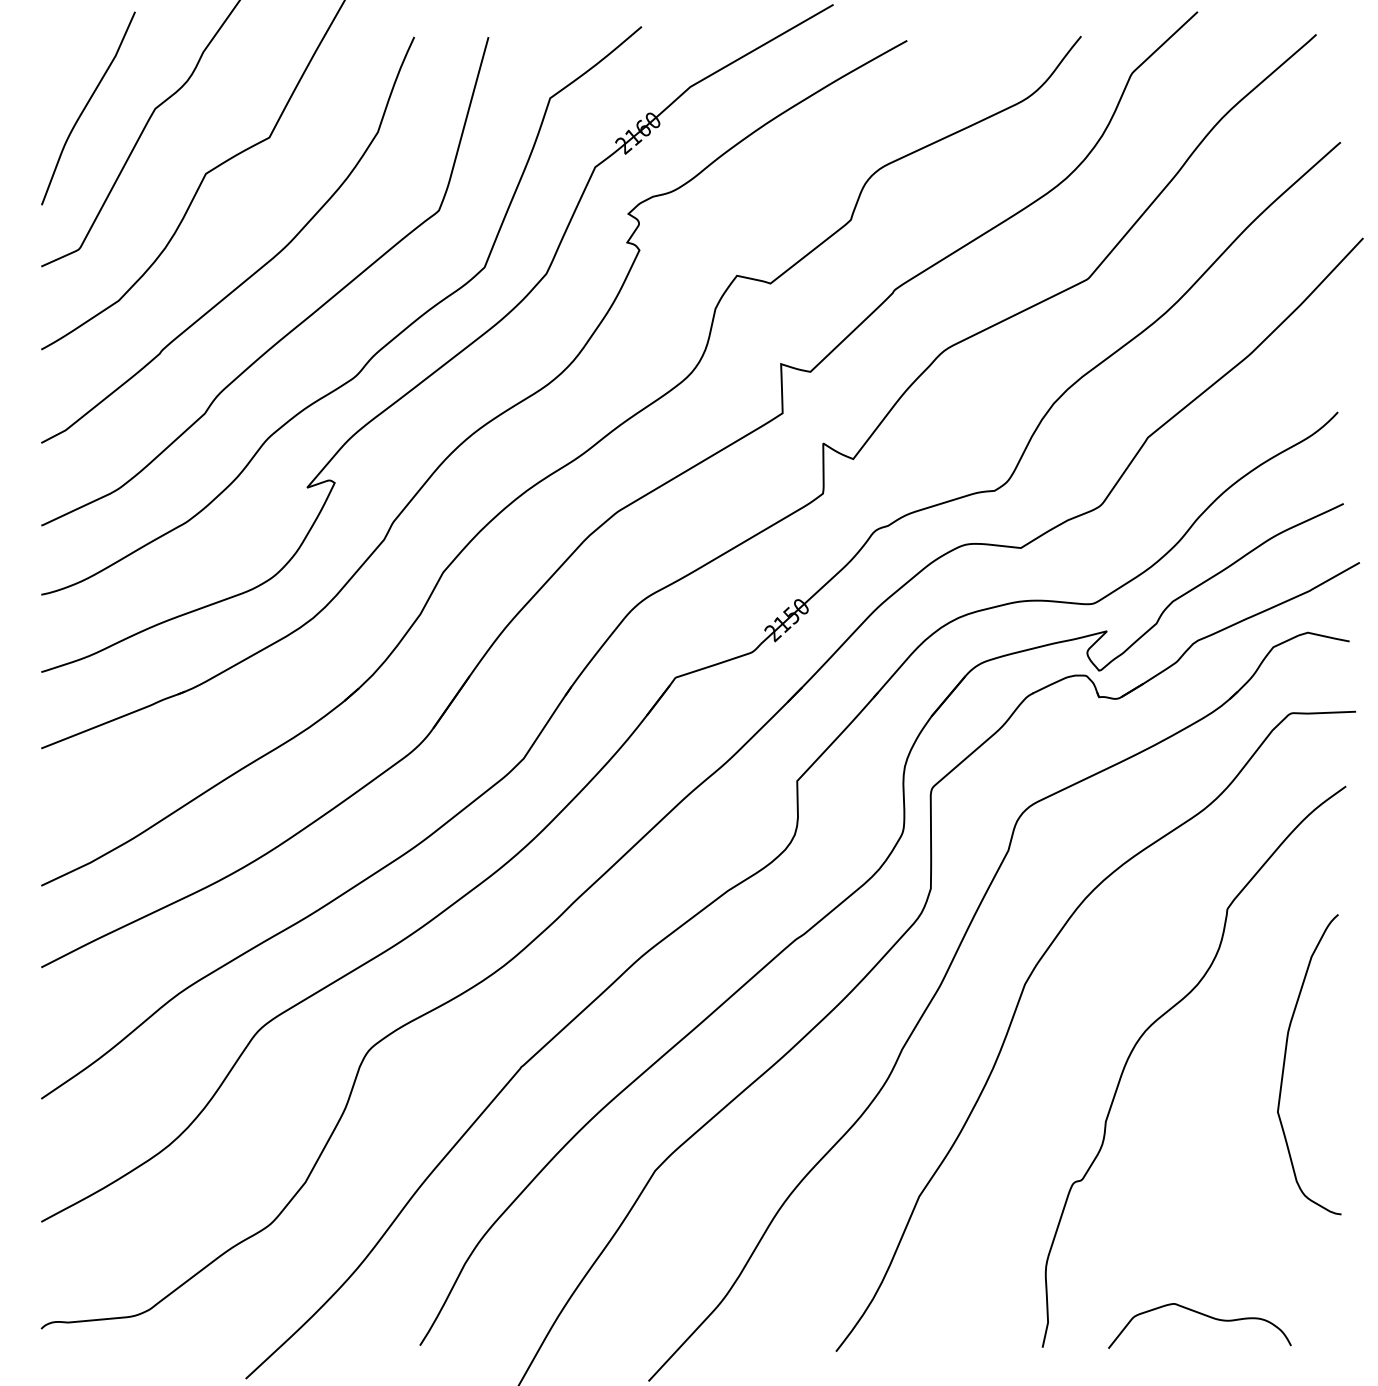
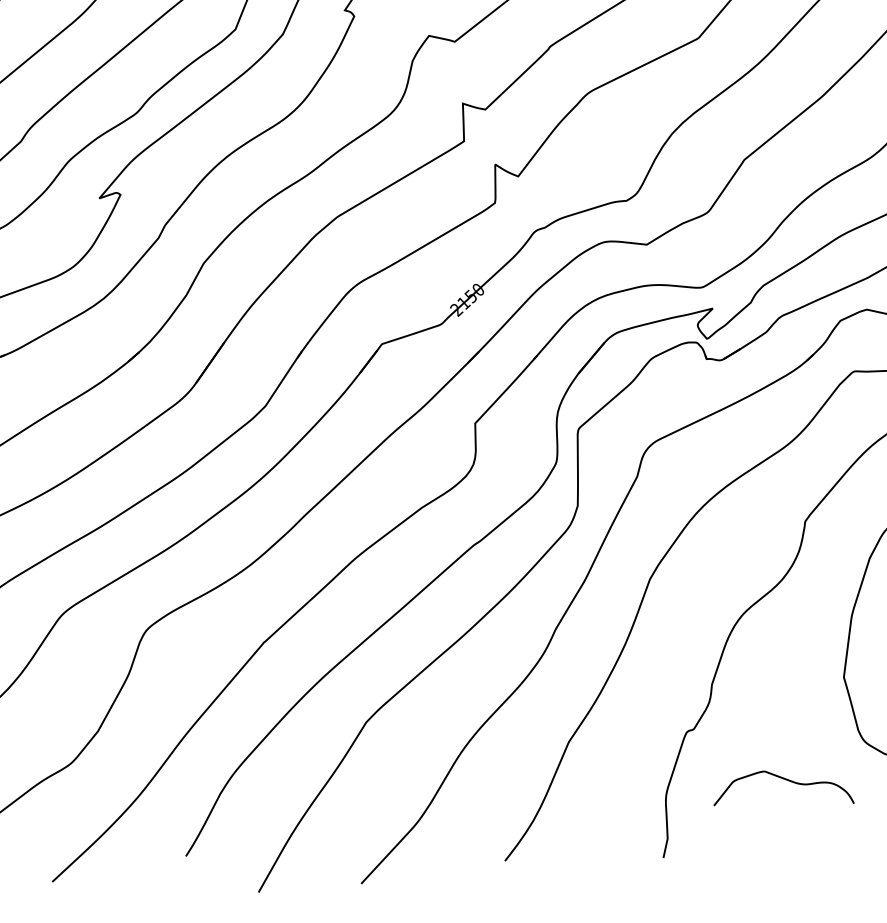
curve: (1202, 1315) -> (786, 780), moved

